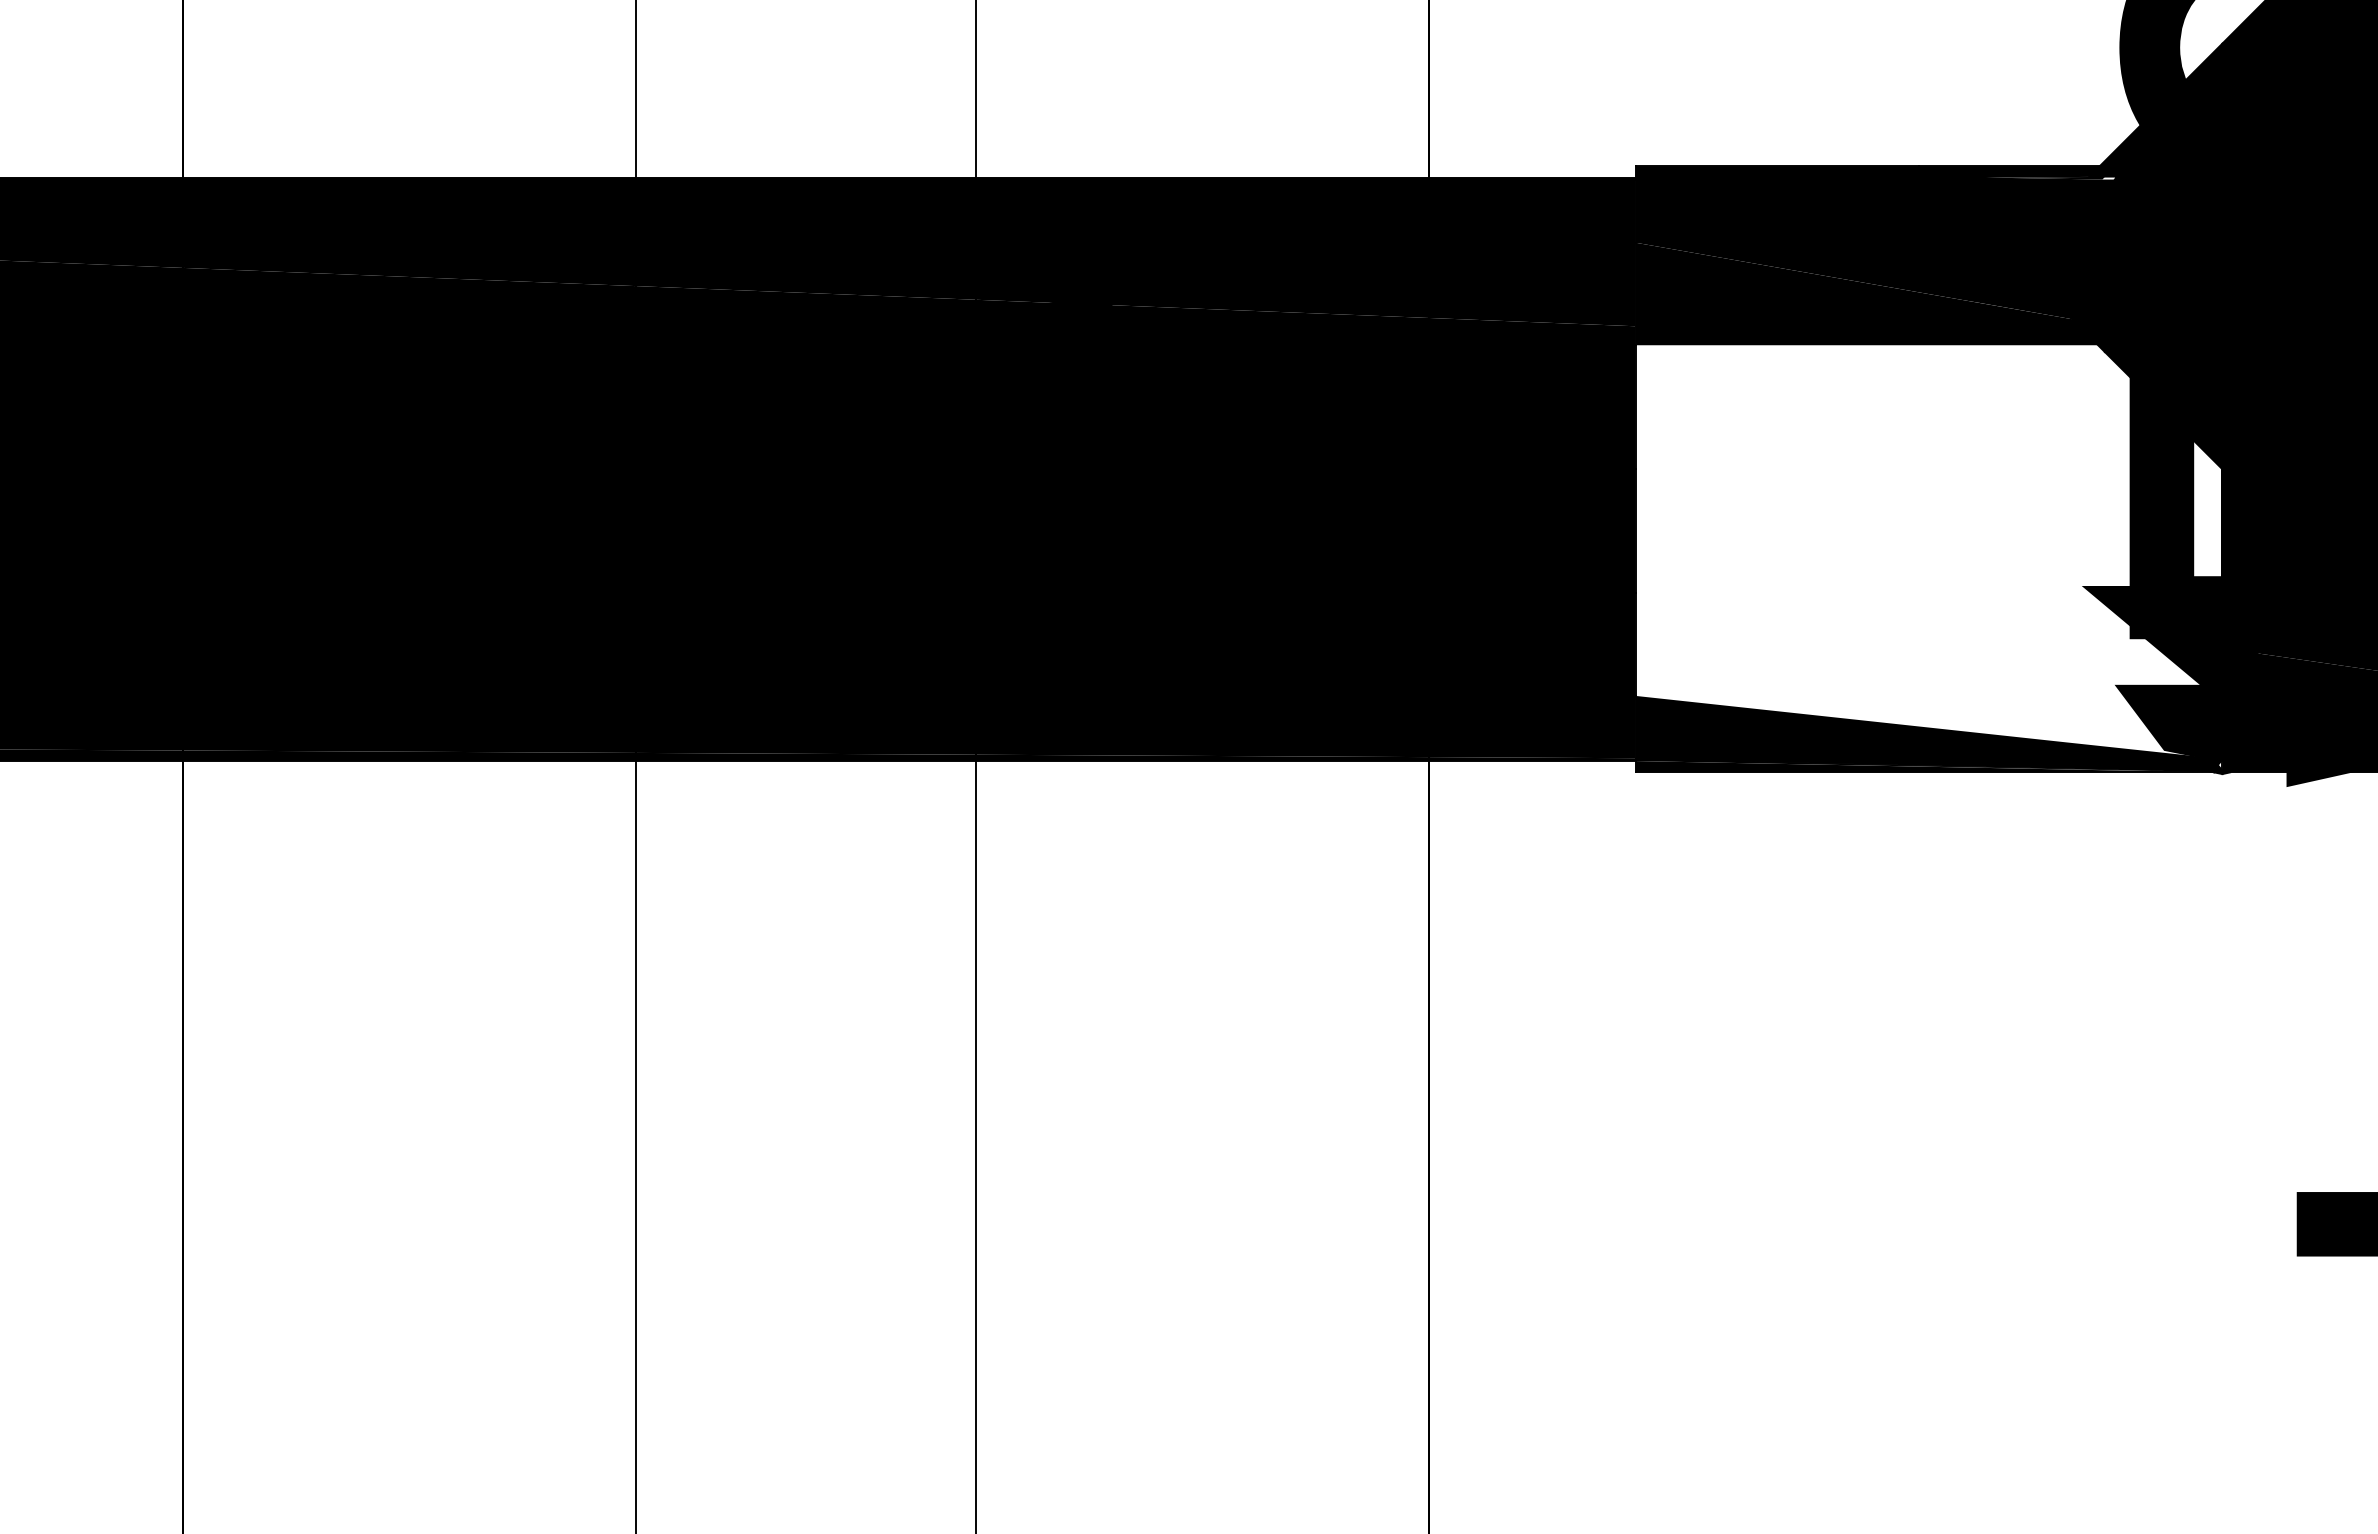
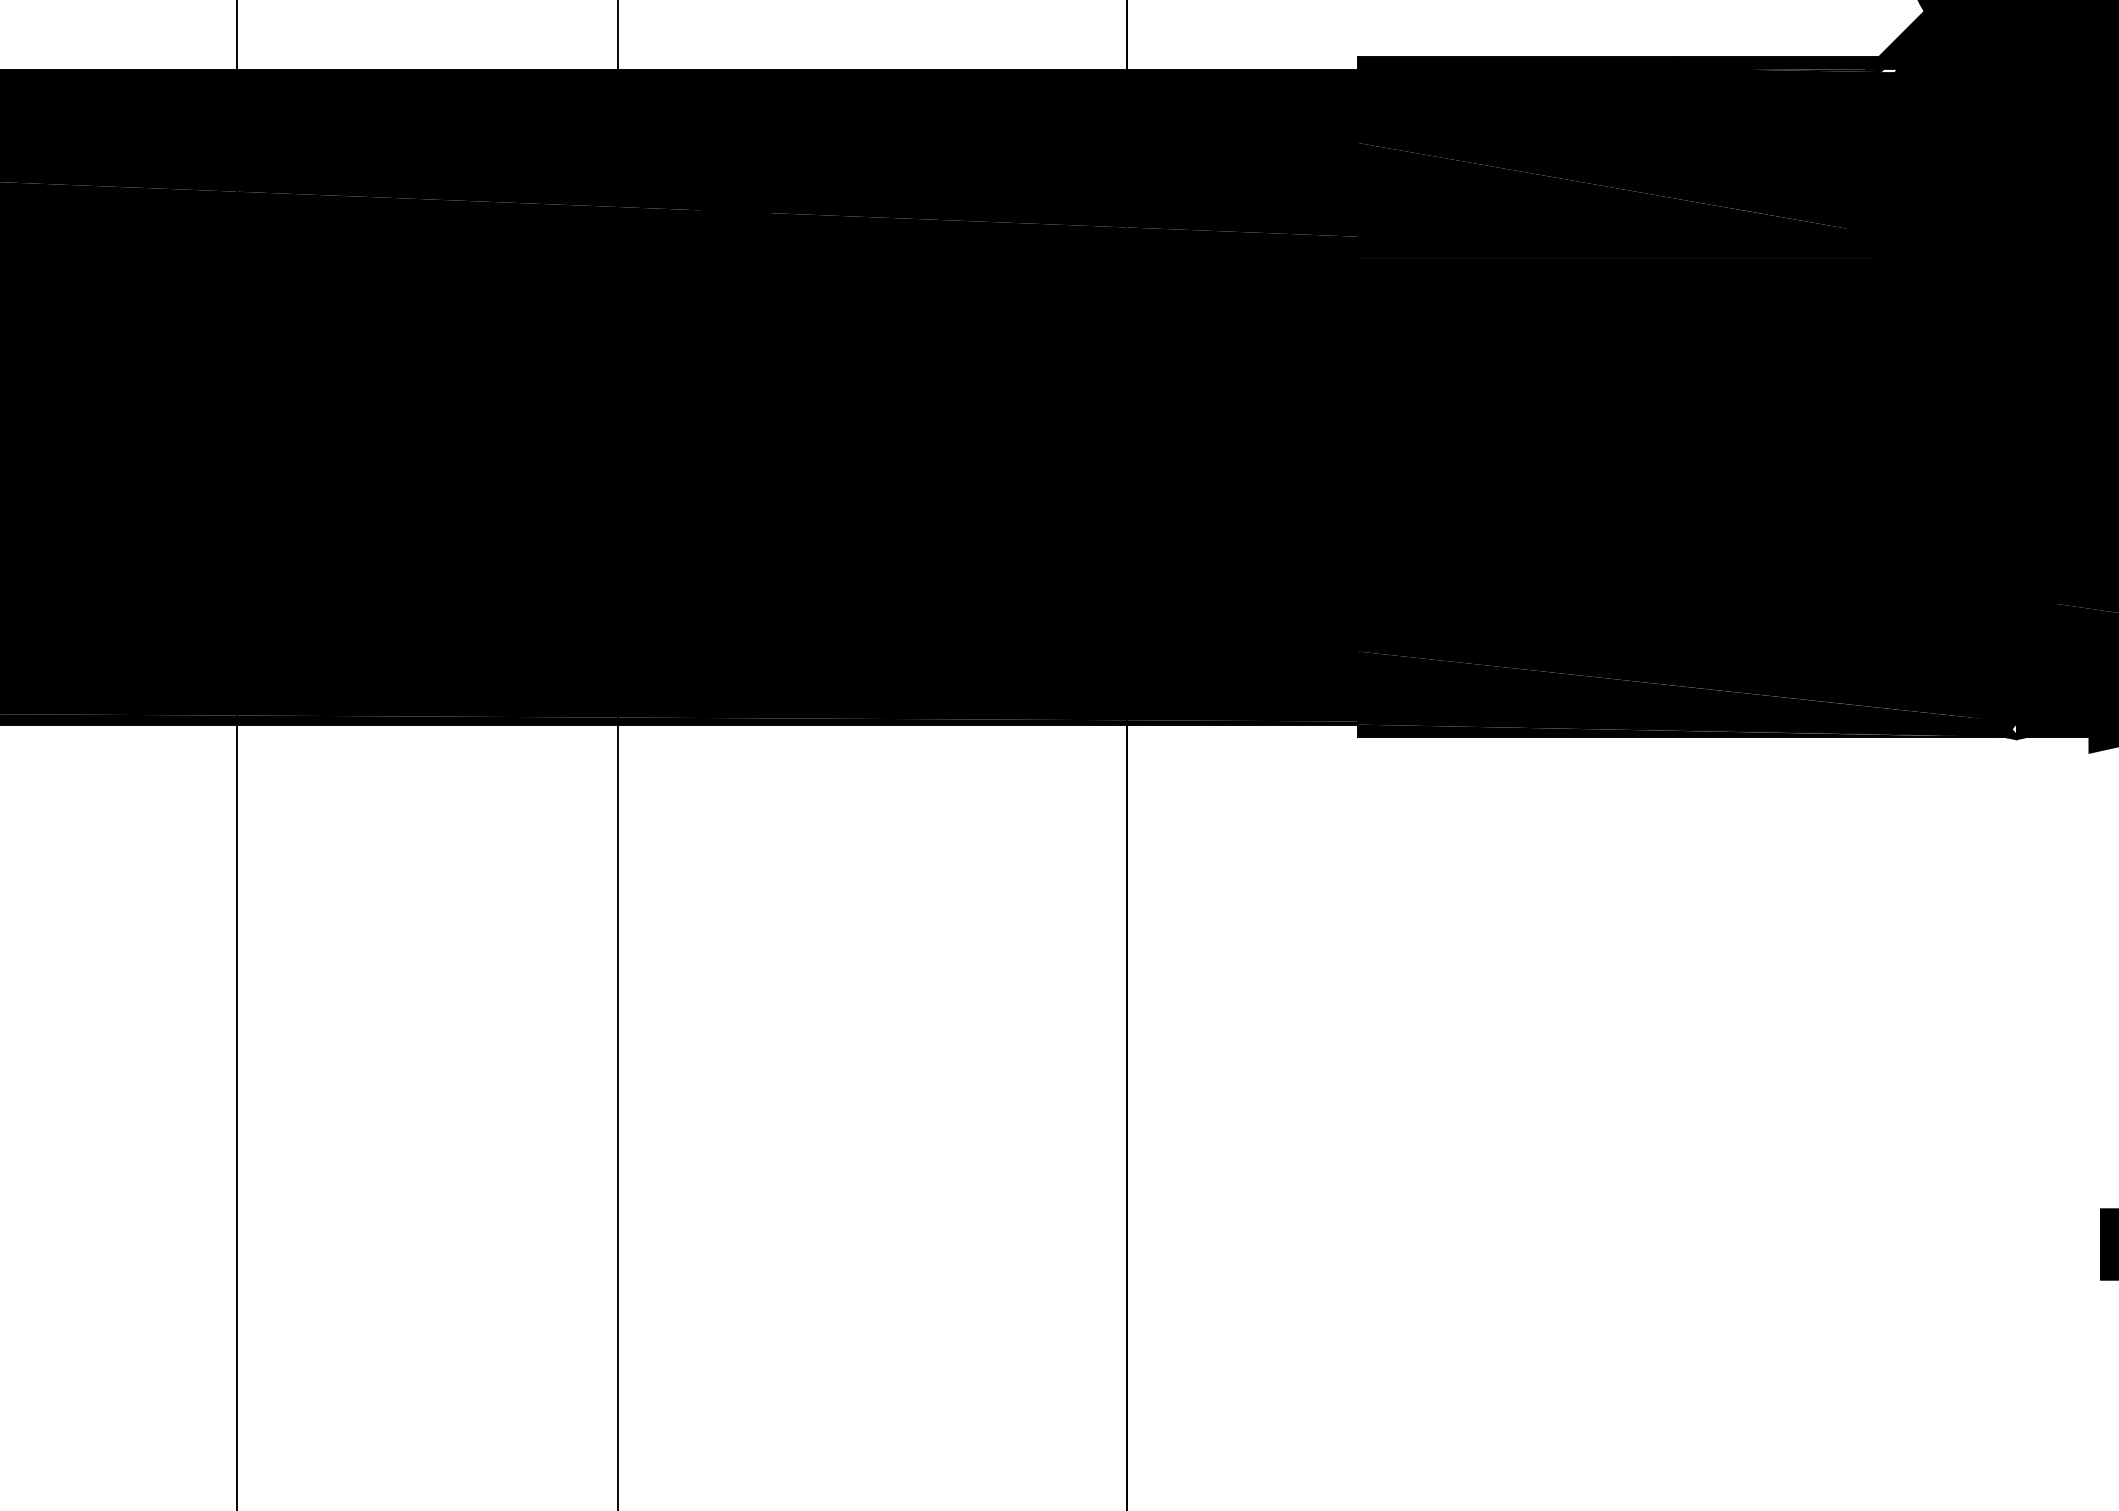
fill: (1928, 552) -> (1686, 490), added

